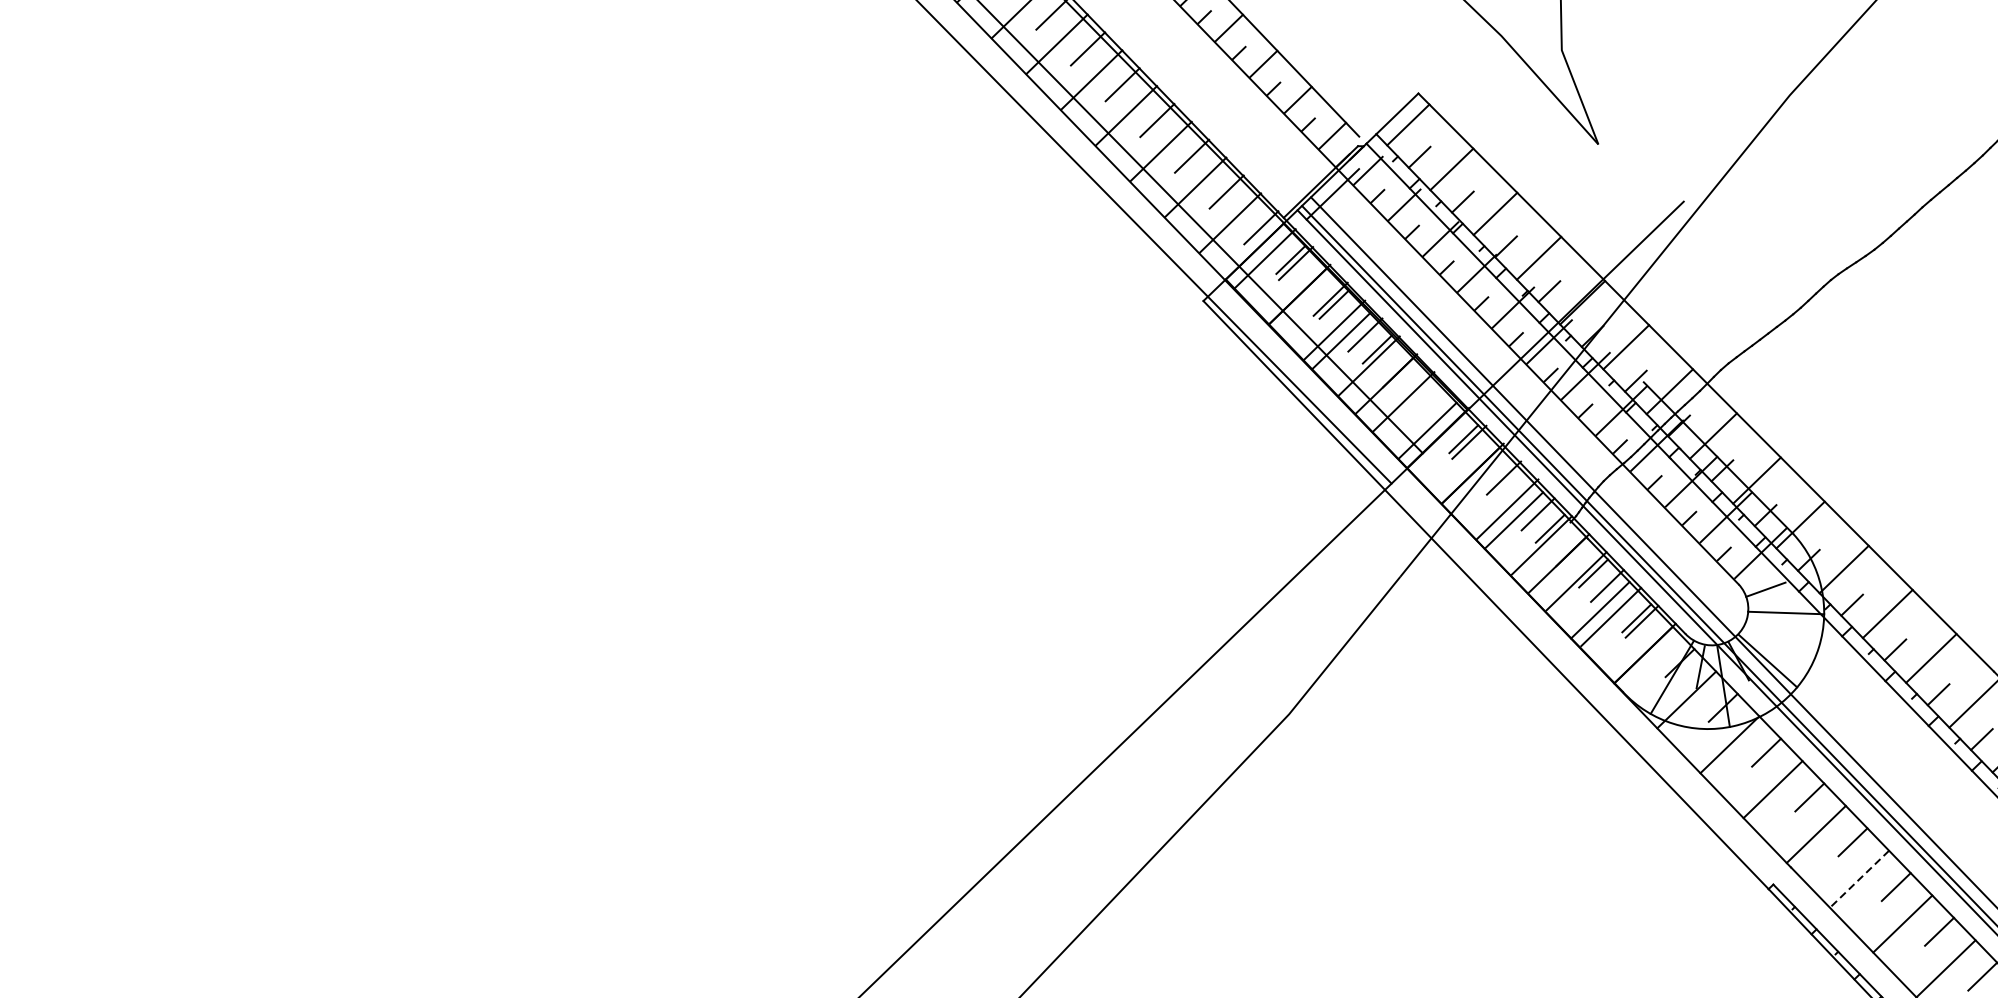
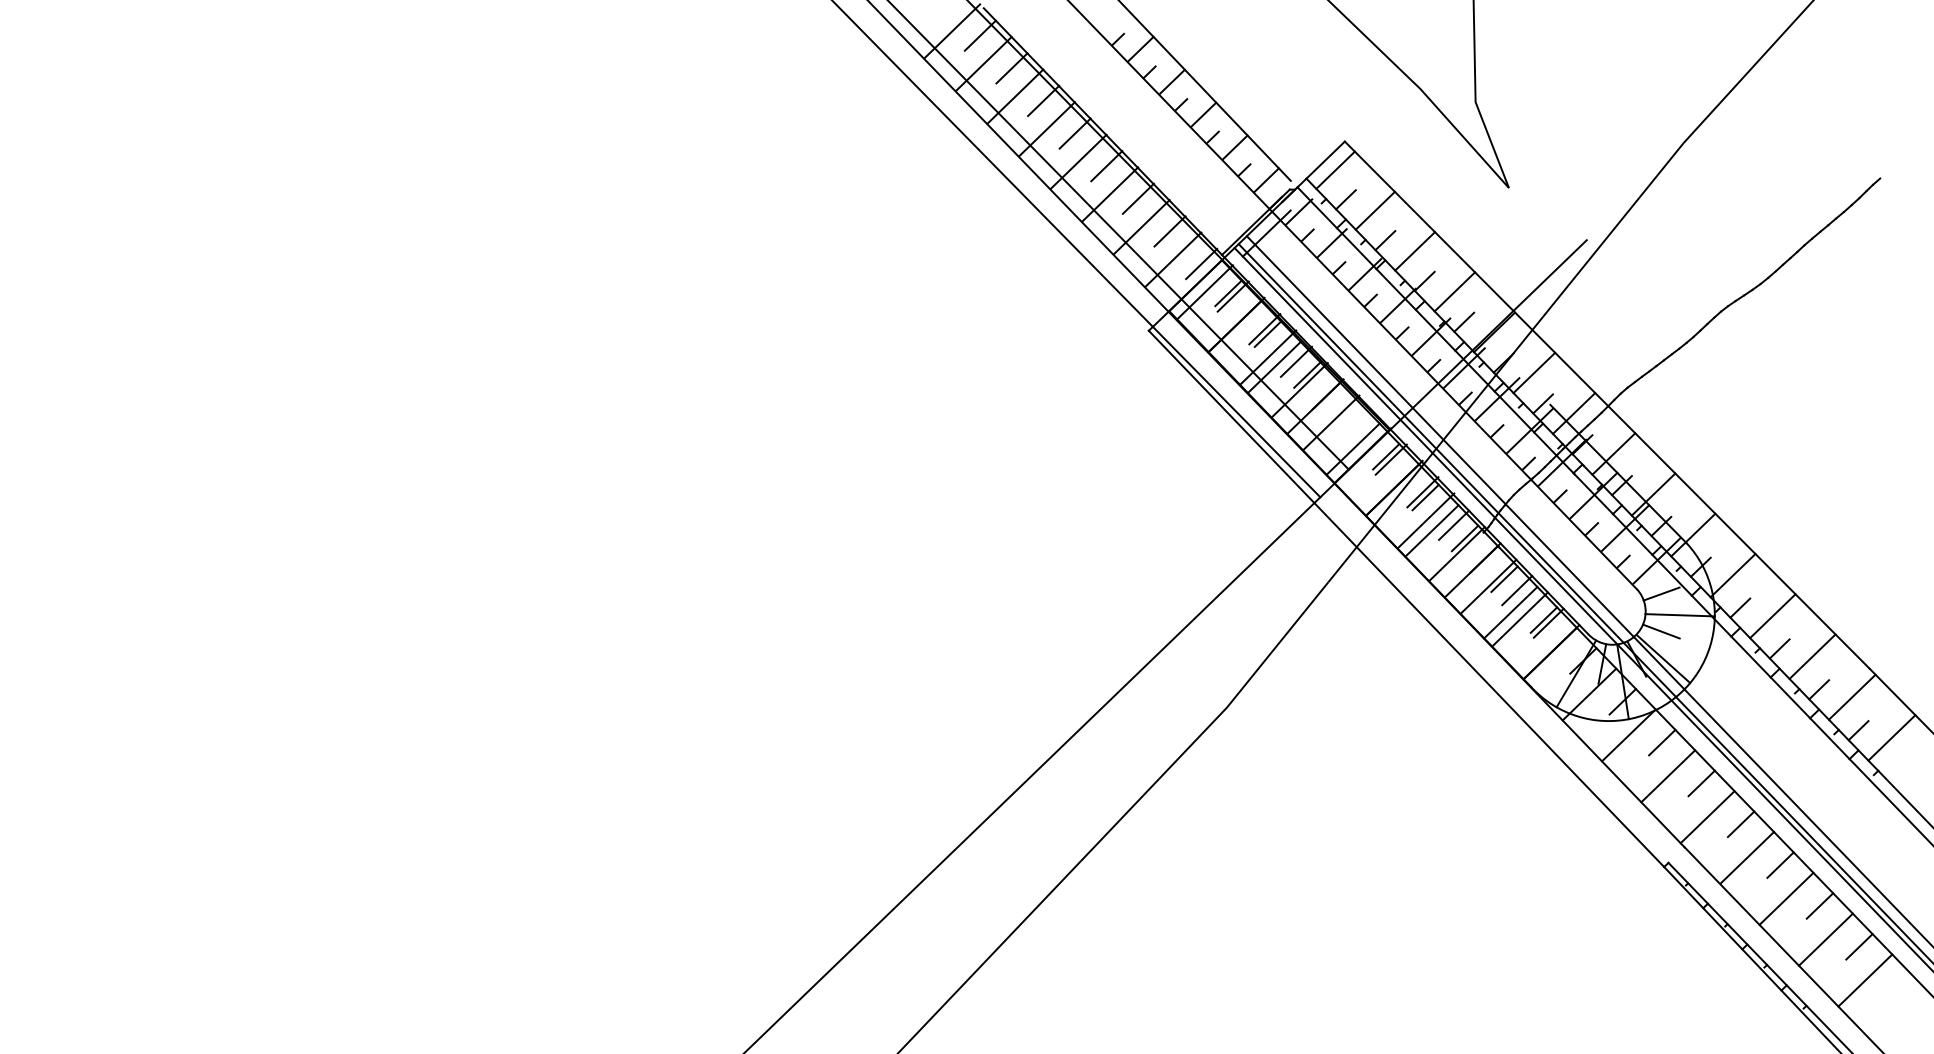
line: (1506, 483) -> (1425, 497), added
line: (1765, 630) -> (1661, 631), added
line: (1860, 878) -> (1747, 857), dashed -> solid

